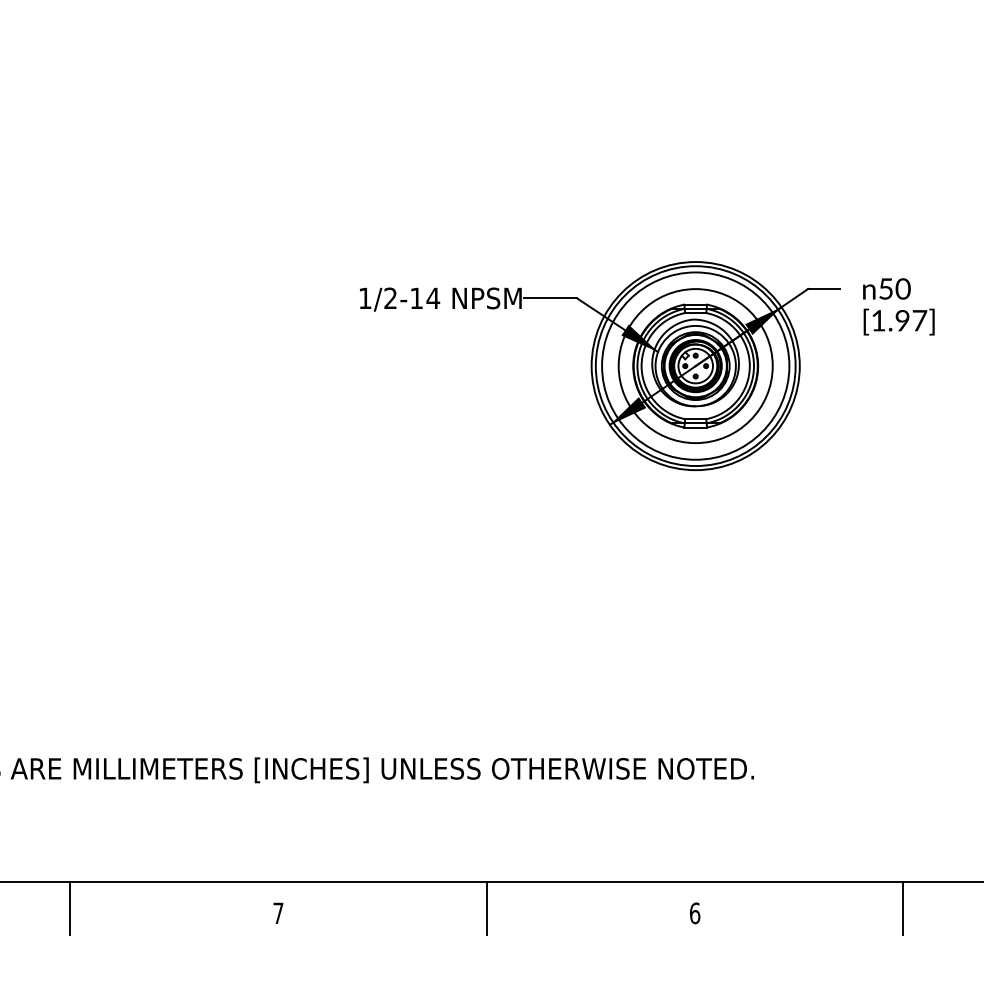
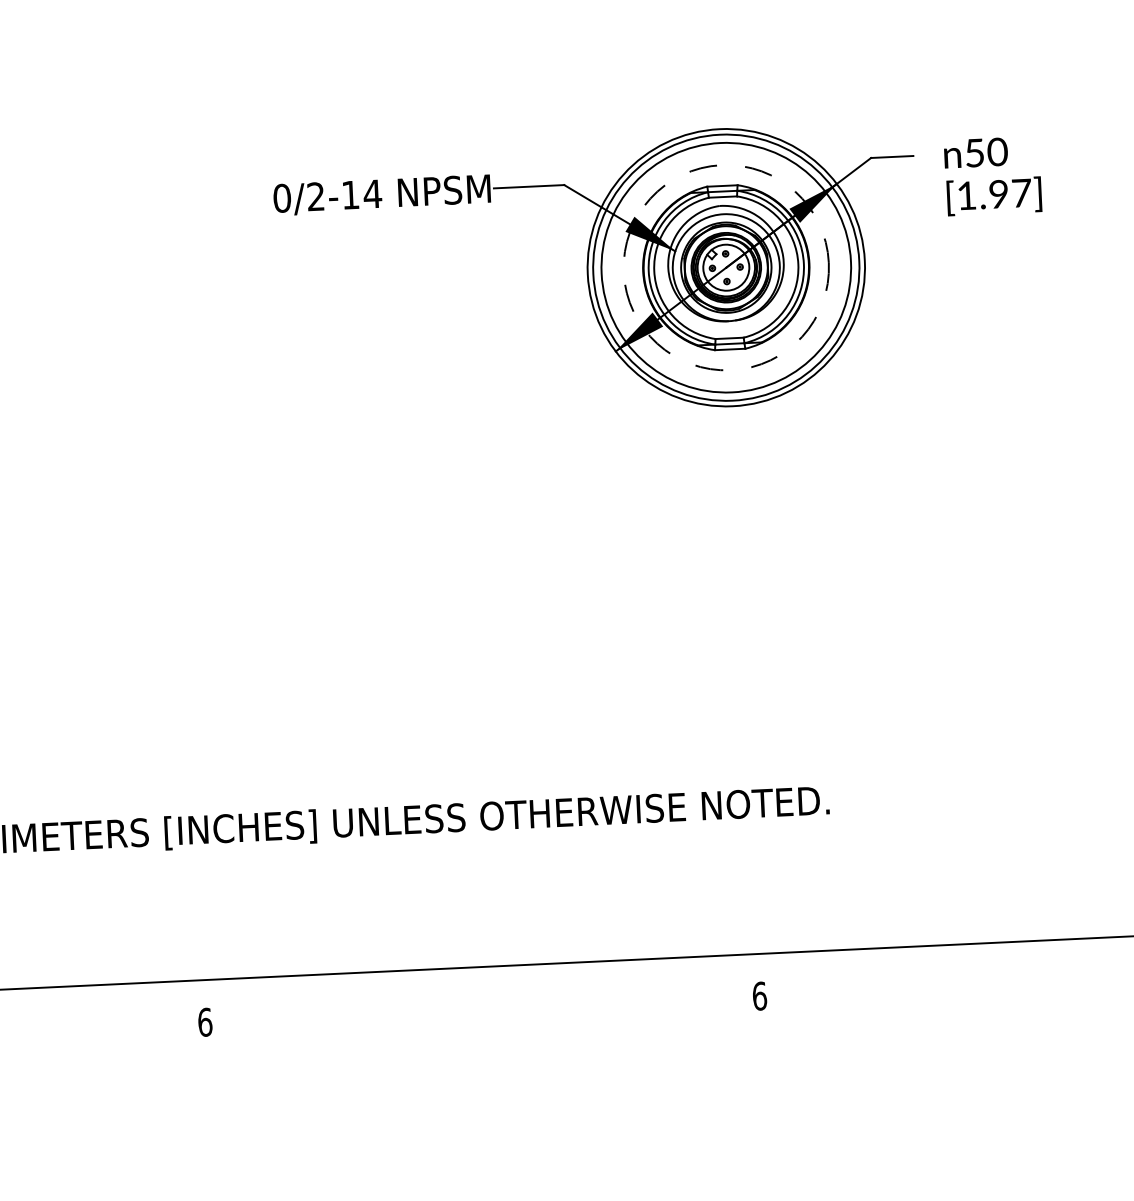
text: (364, 298) -> (281, 198), 1/2-14 -> 0/2-14
circle: (695, 366) -> (726, 268), solid -> dashed
line: (486, 907) -> (481, 1001), removed
line: (903, 907) -> (1036, 975), removed
text: (278, 913) -> (205, 1022), 7 -> 6

